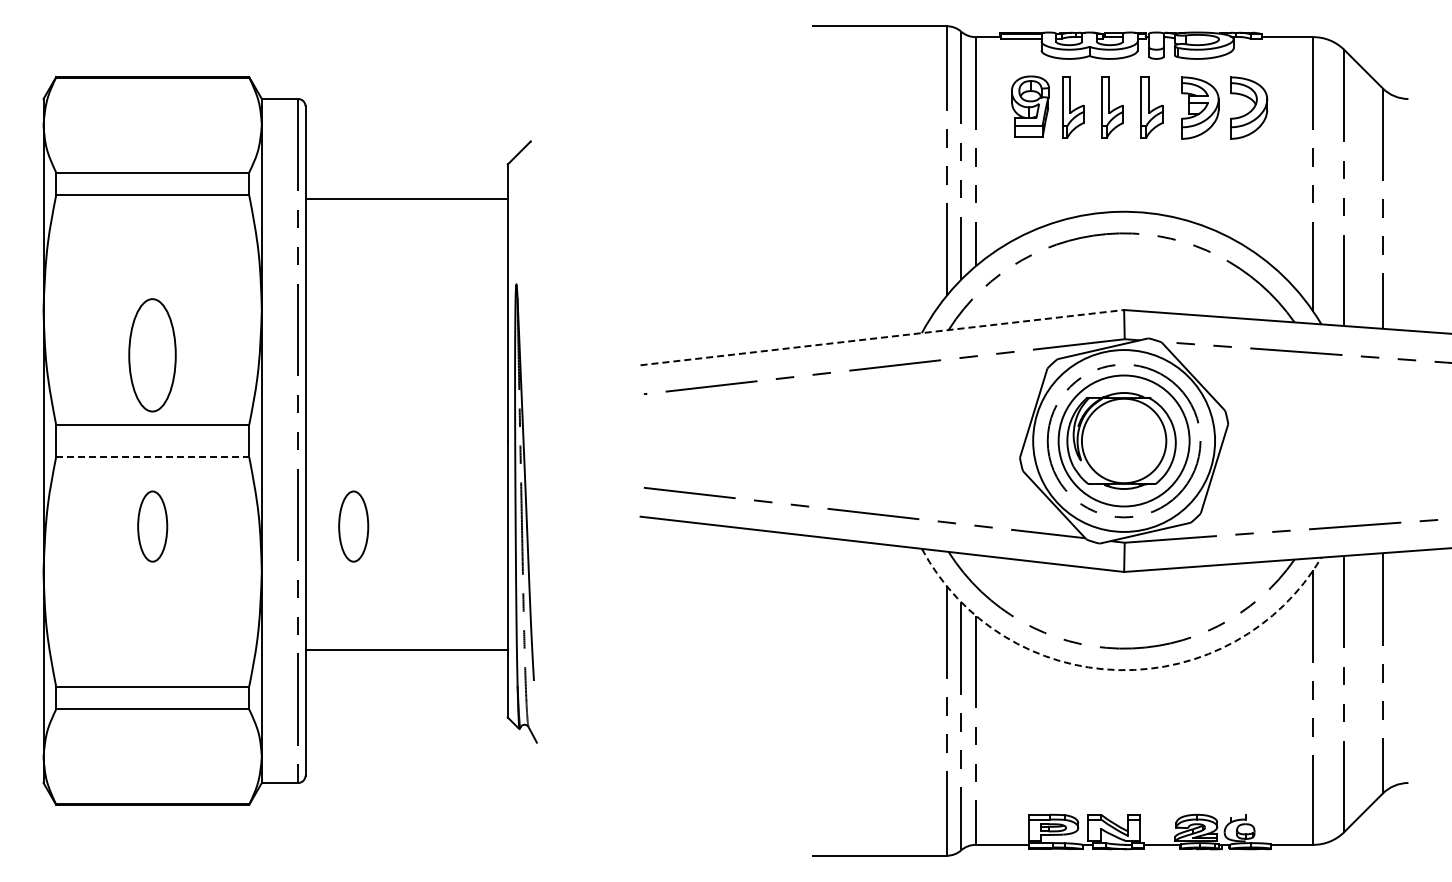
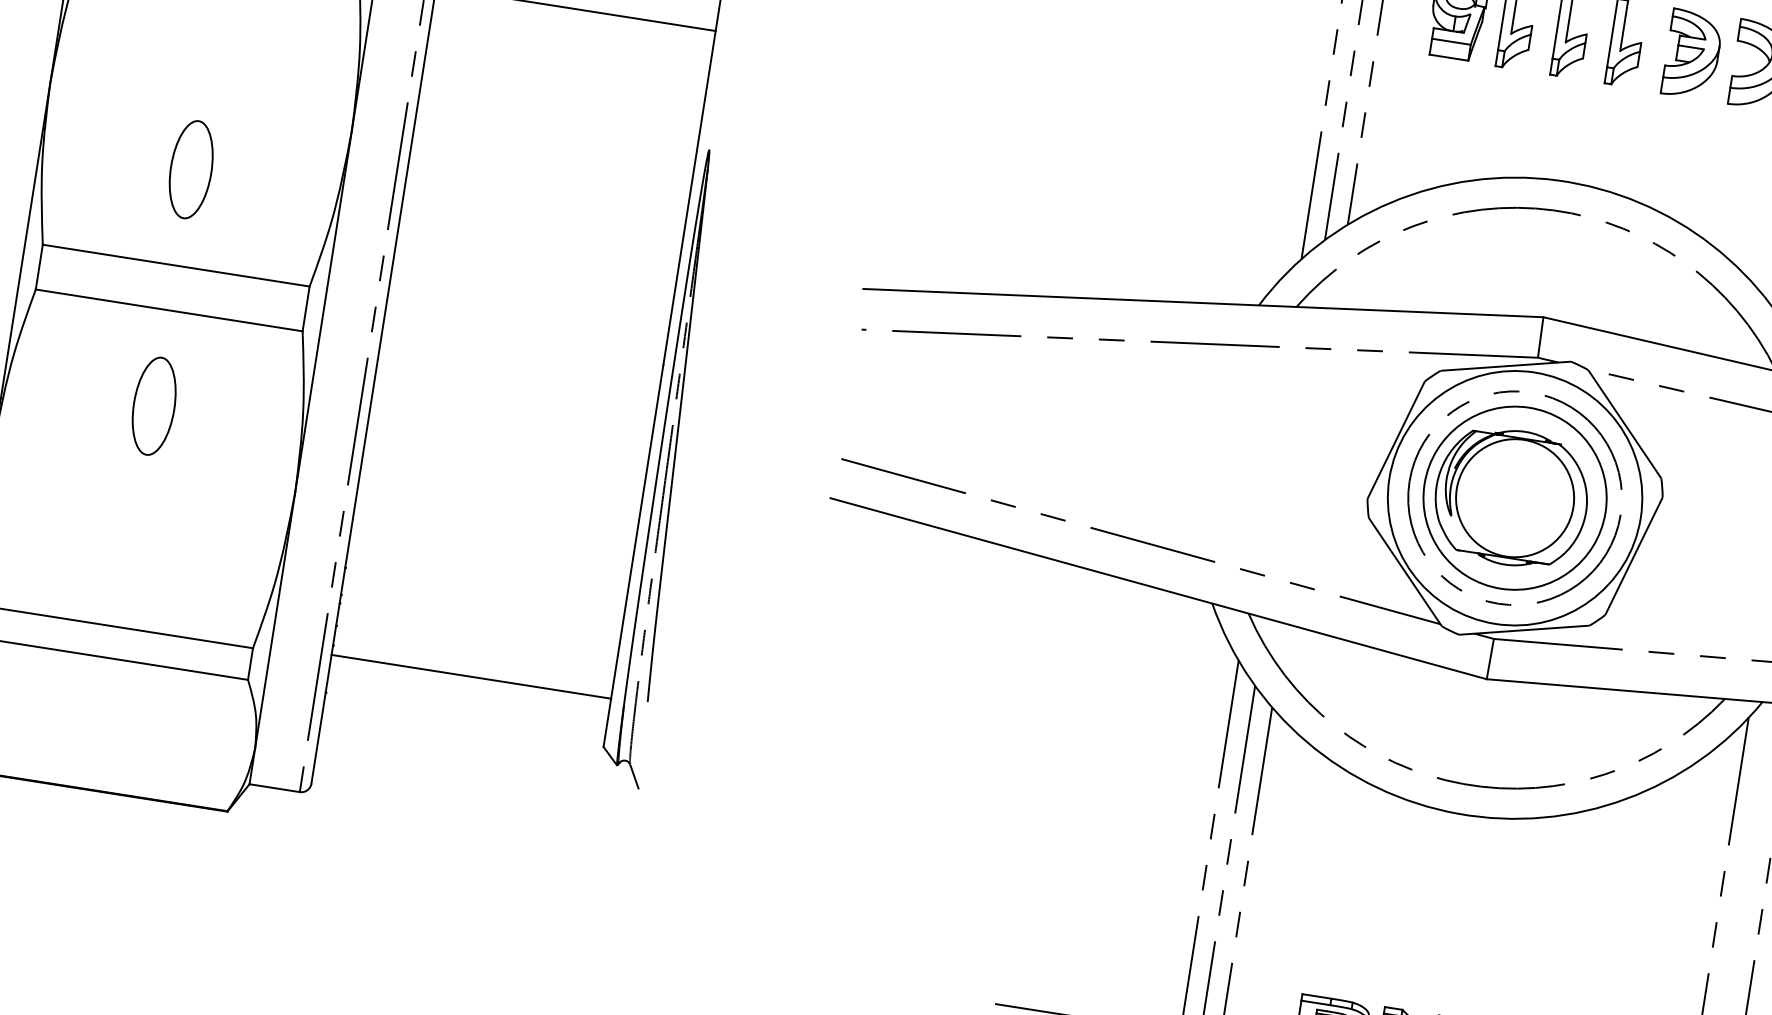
line: (882, 337) -> (1203, 302), dashed -> solid
part: (152, 355) -> (190, 169), size x0.62
line: (152, 457) -> (168, 310), dashed -> solid
part: (353, 526) -> (431, 449), removed
line: (406, 649) -> (471, 676), moved
arc: (1119, 670) -> (1459, 814), dashed -> solid

